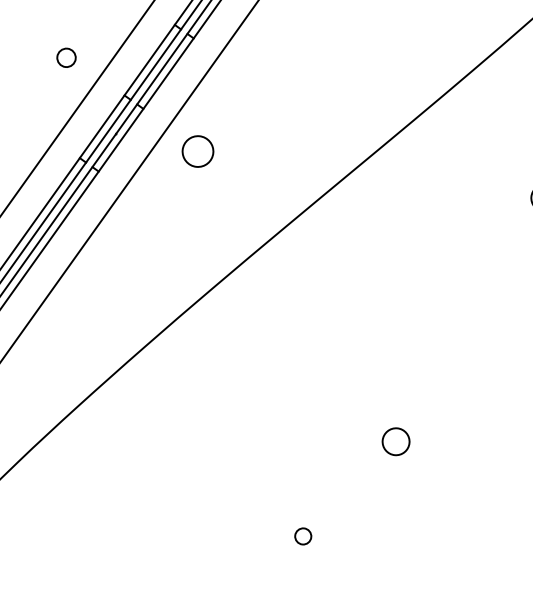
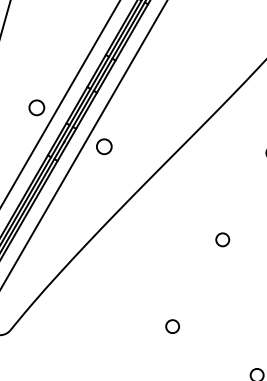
circle: (65, 56) -> (36, 107), size x1.67
circle: (395, 440) -> (222, 239), moved
circle: (303, 536) -> (172, 326), size x1.67

